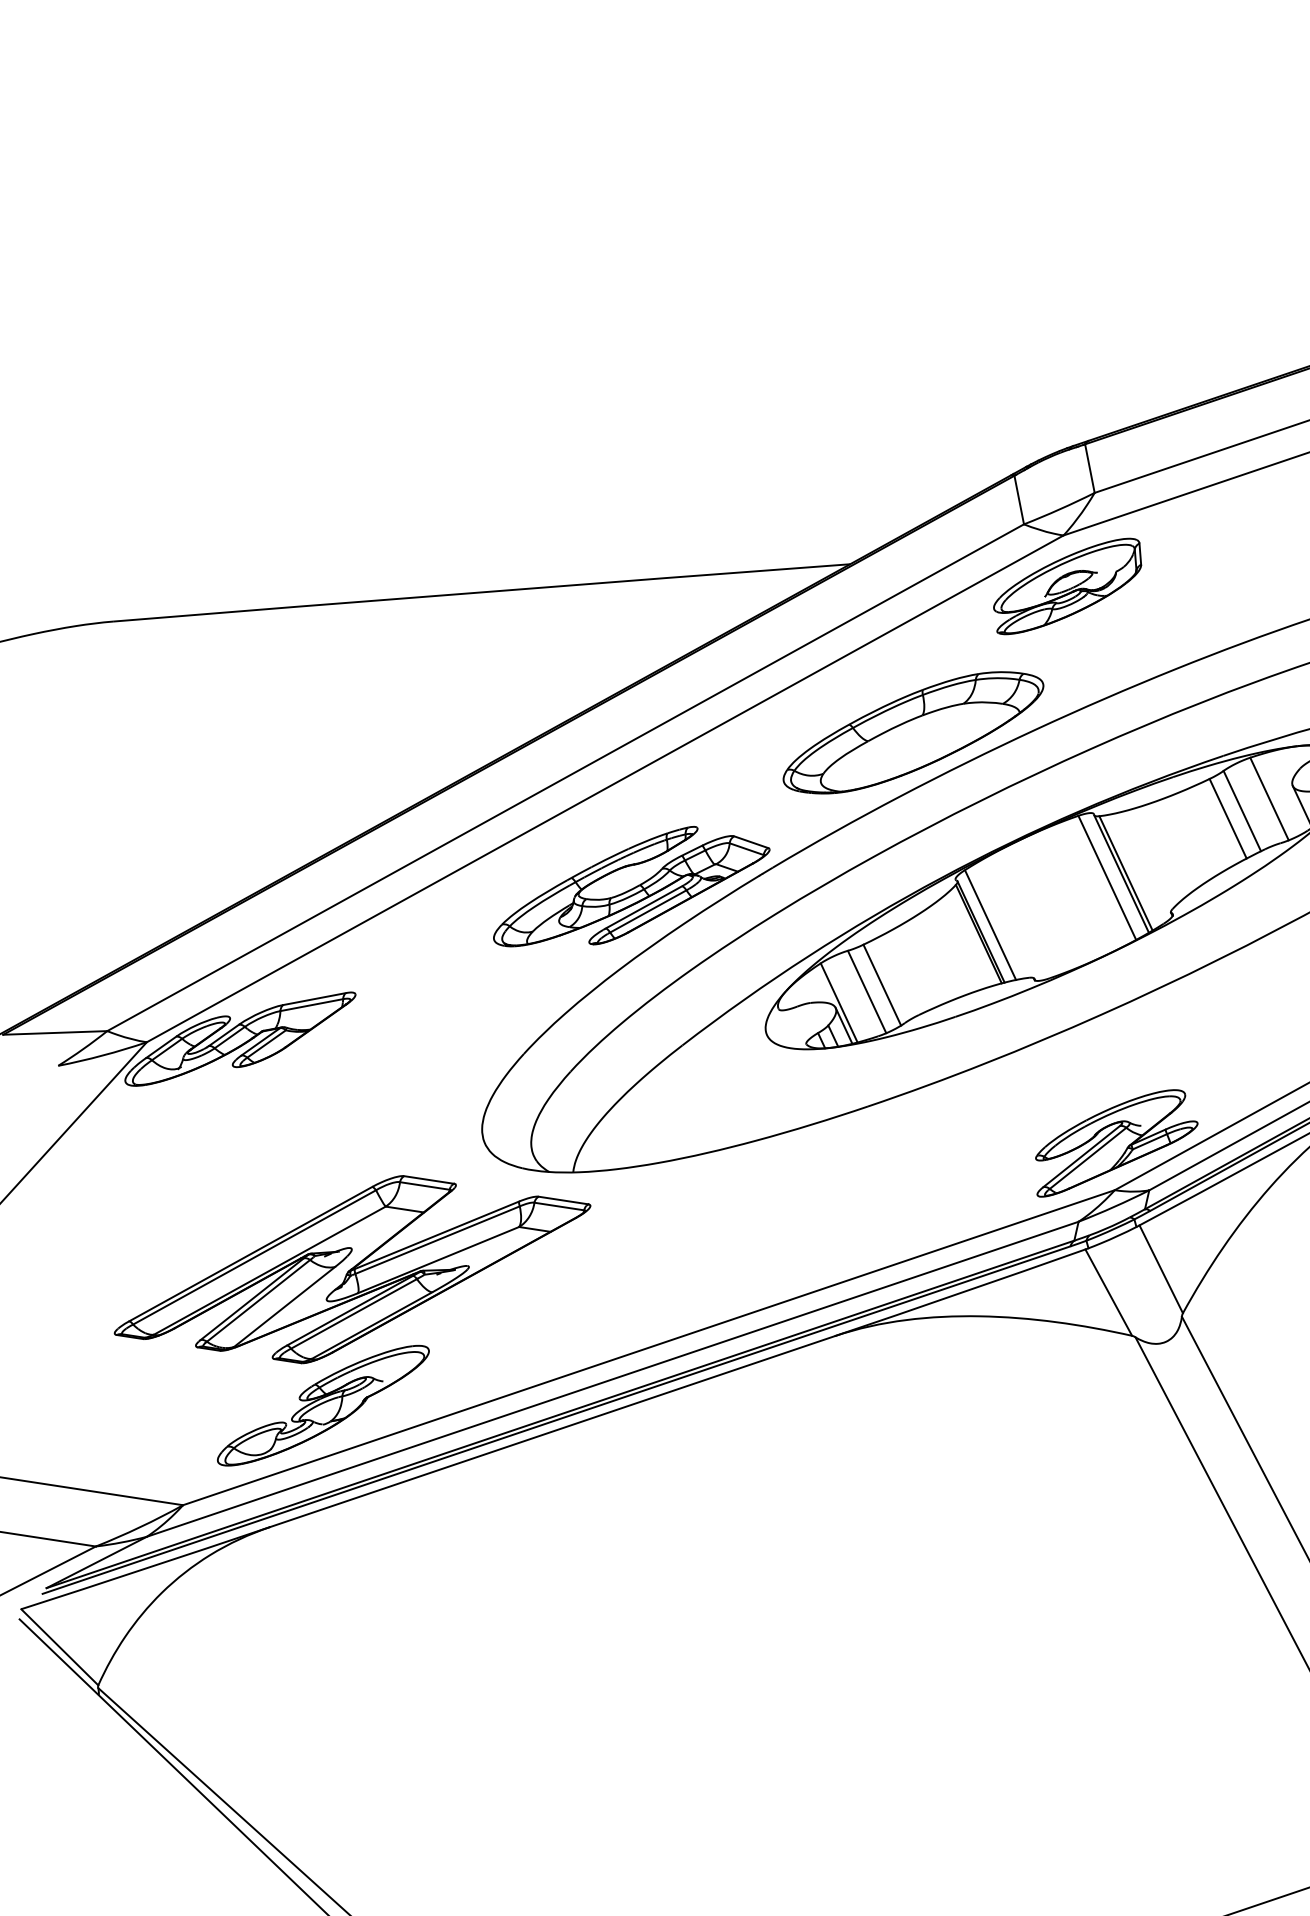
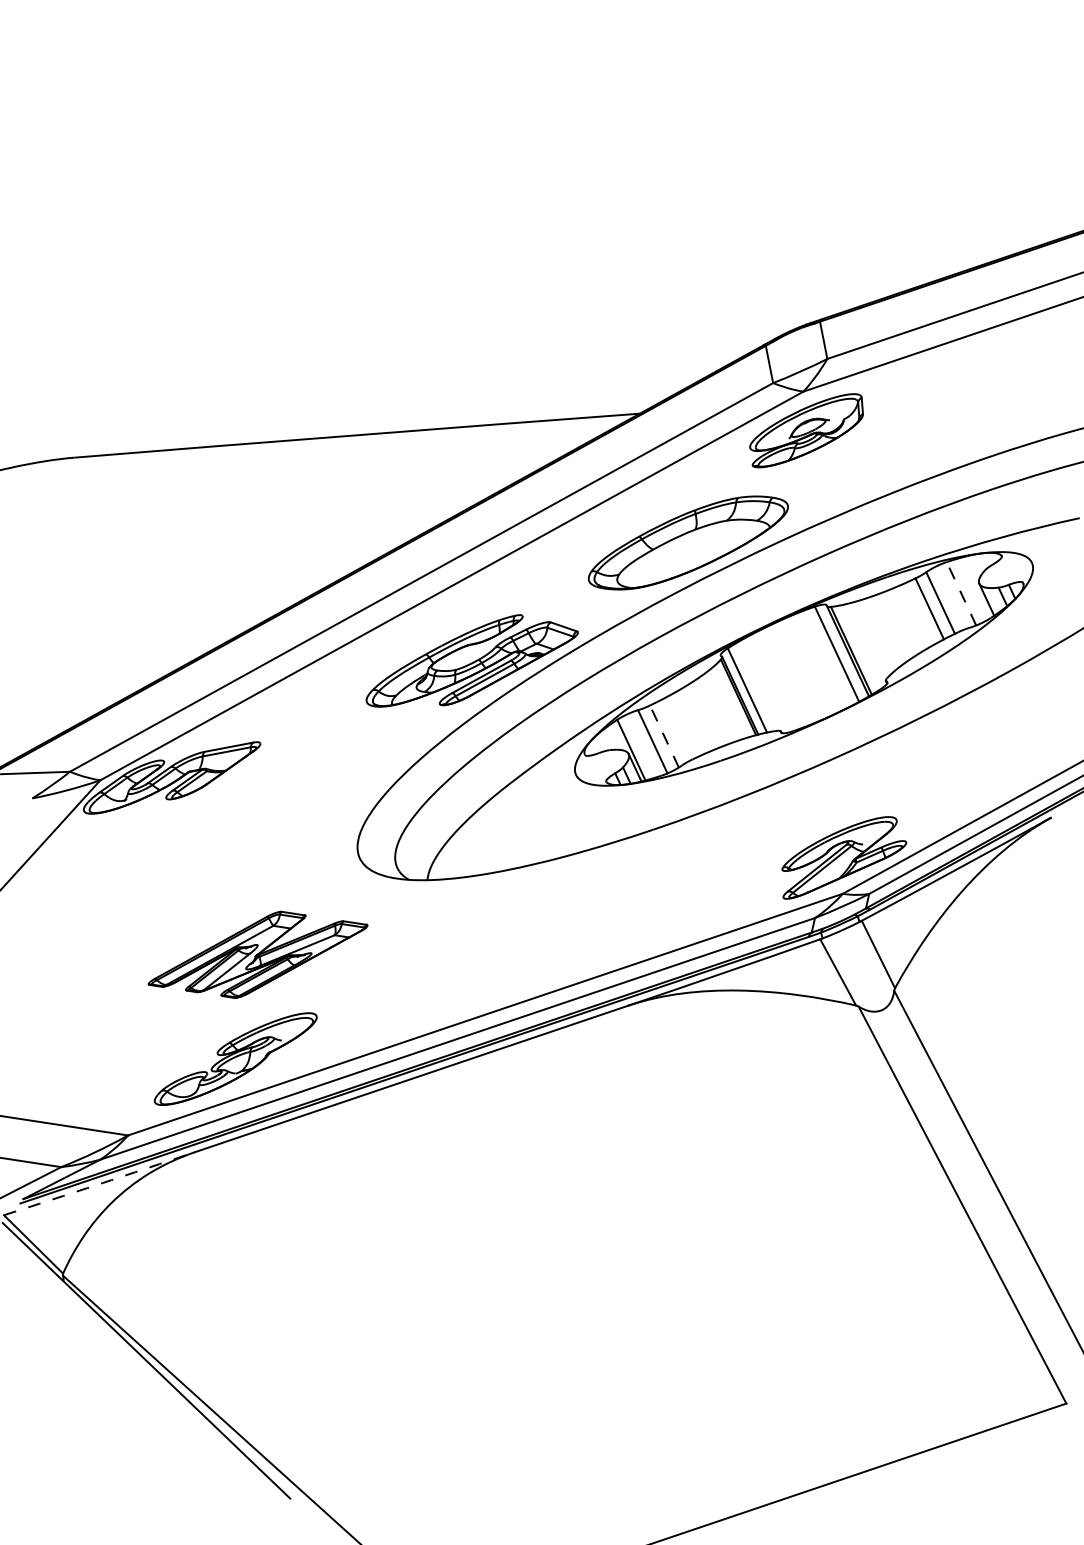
line: (1269, 798) -> (961, 593), solid -> dashed
line: (882, 985) -> (664, 736), solid -> dashed
part: (351, 1269) -> (257, 954), size x0.6
arc: (145, 1569) -> (99, 1184), solid -> dashed

